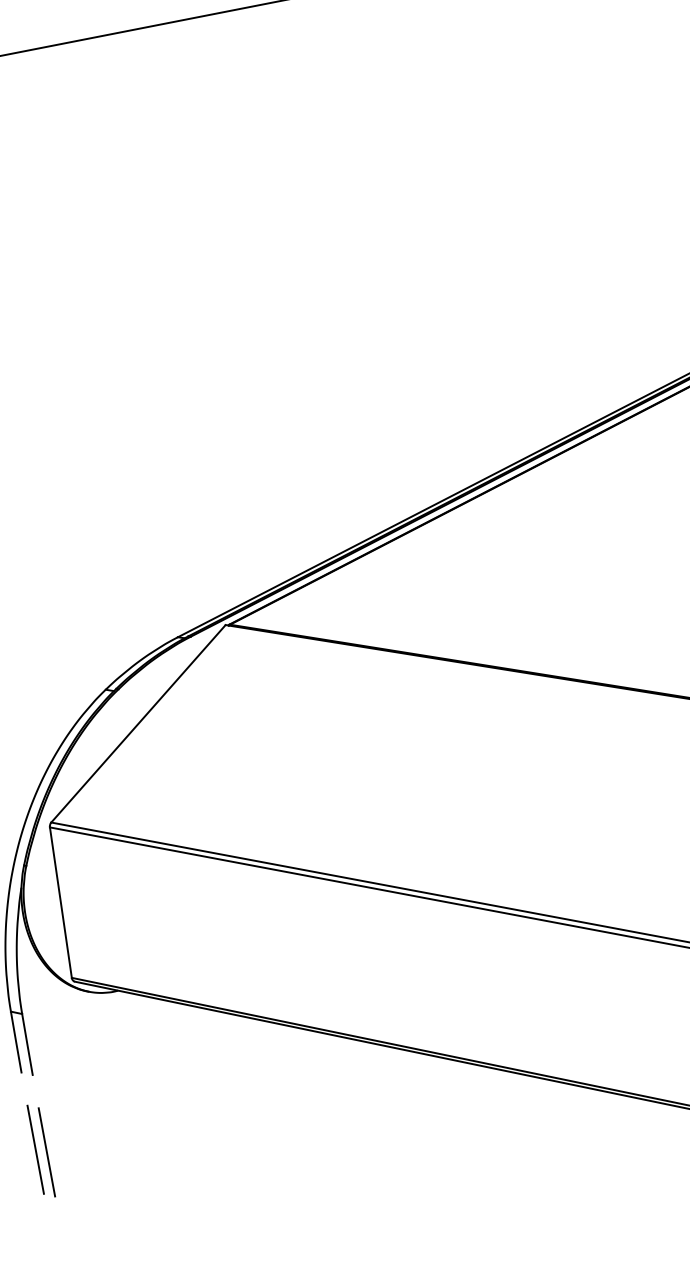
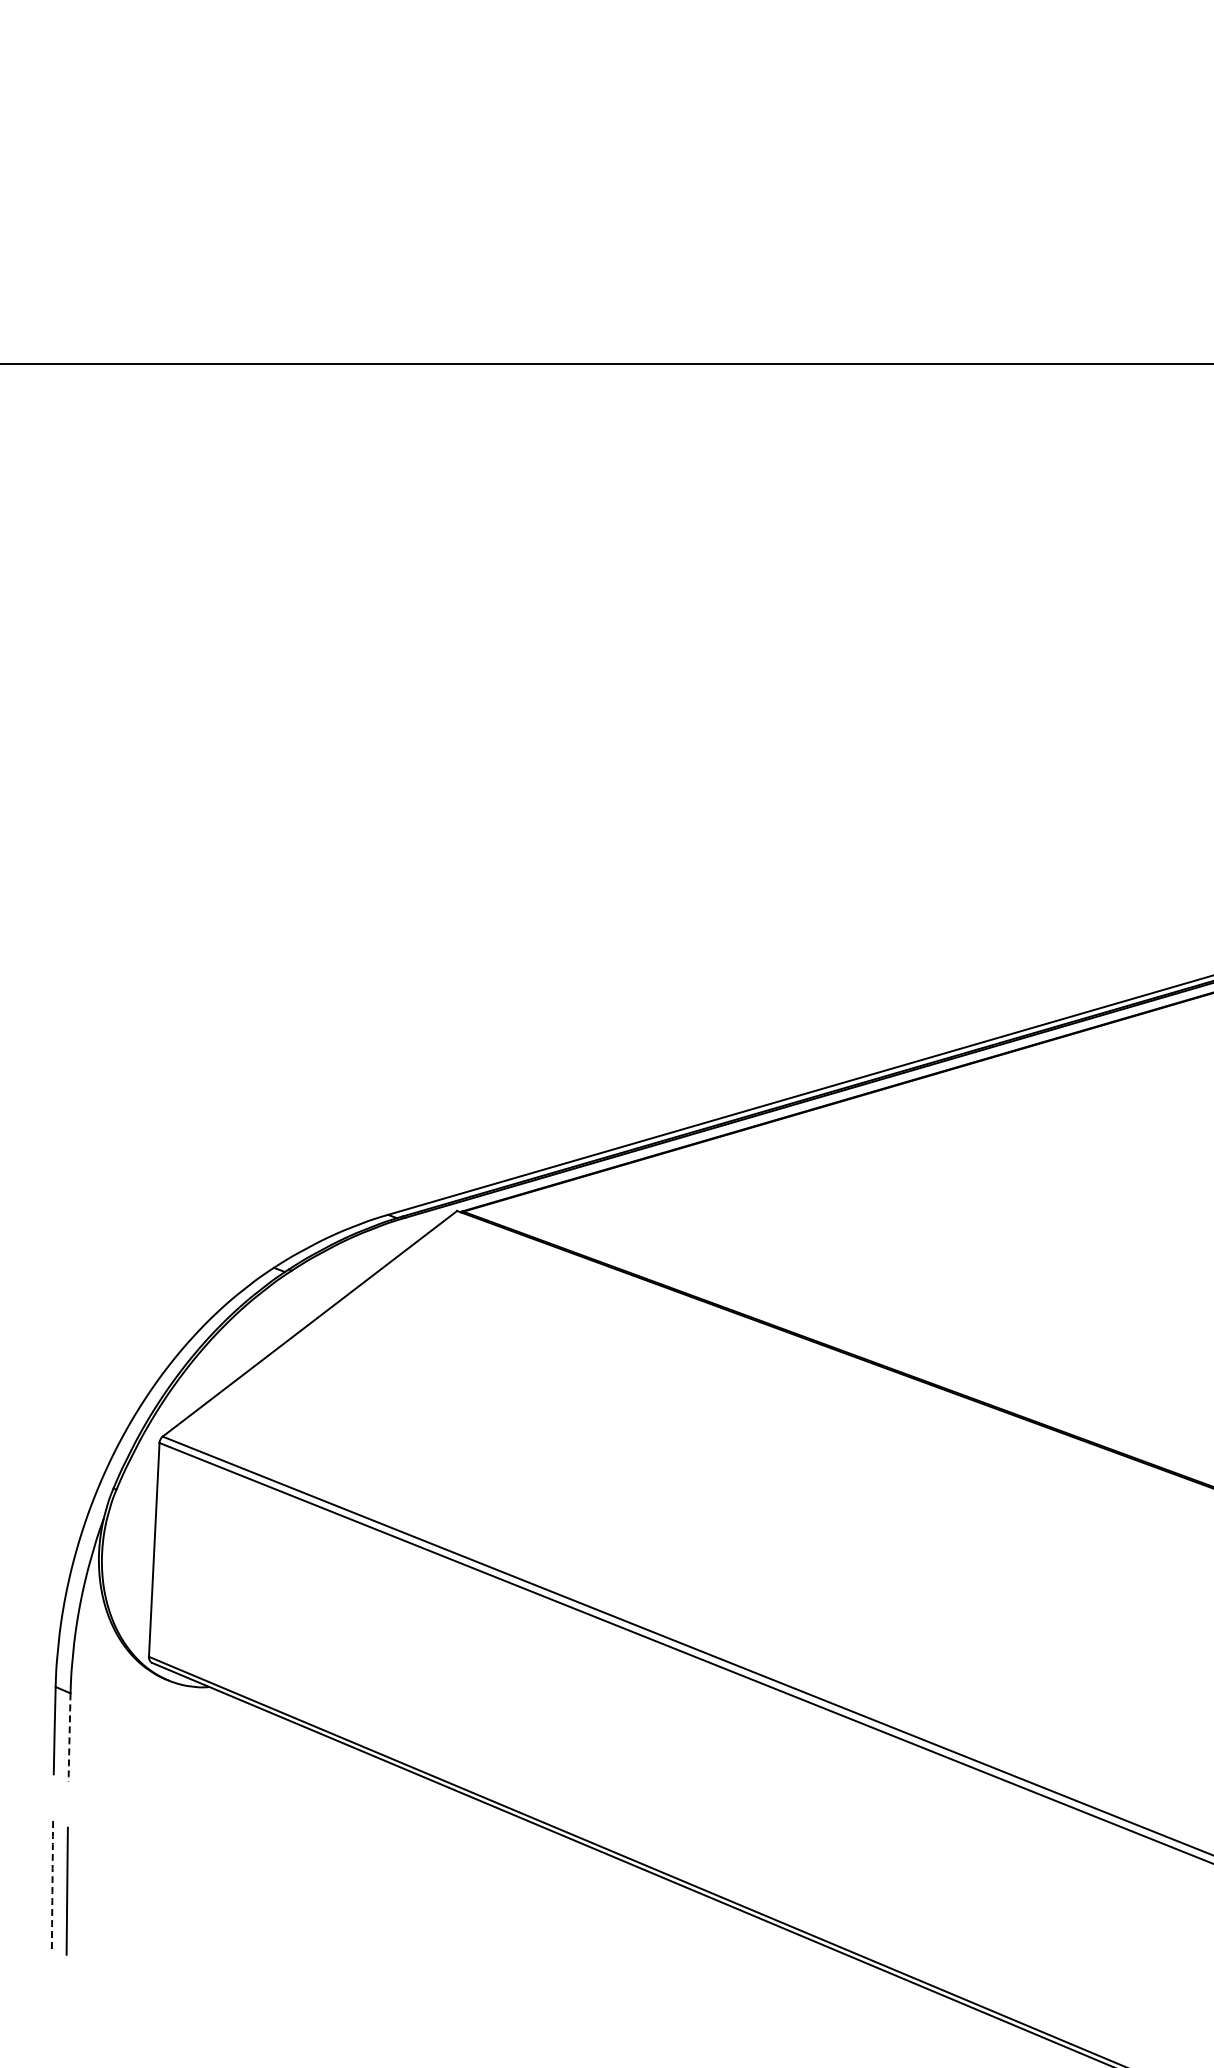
line: (27, 1044) -> (69, 1737), solid -> dashed
line: (35, 1149) -> (52, 1884), solid -> dashed

